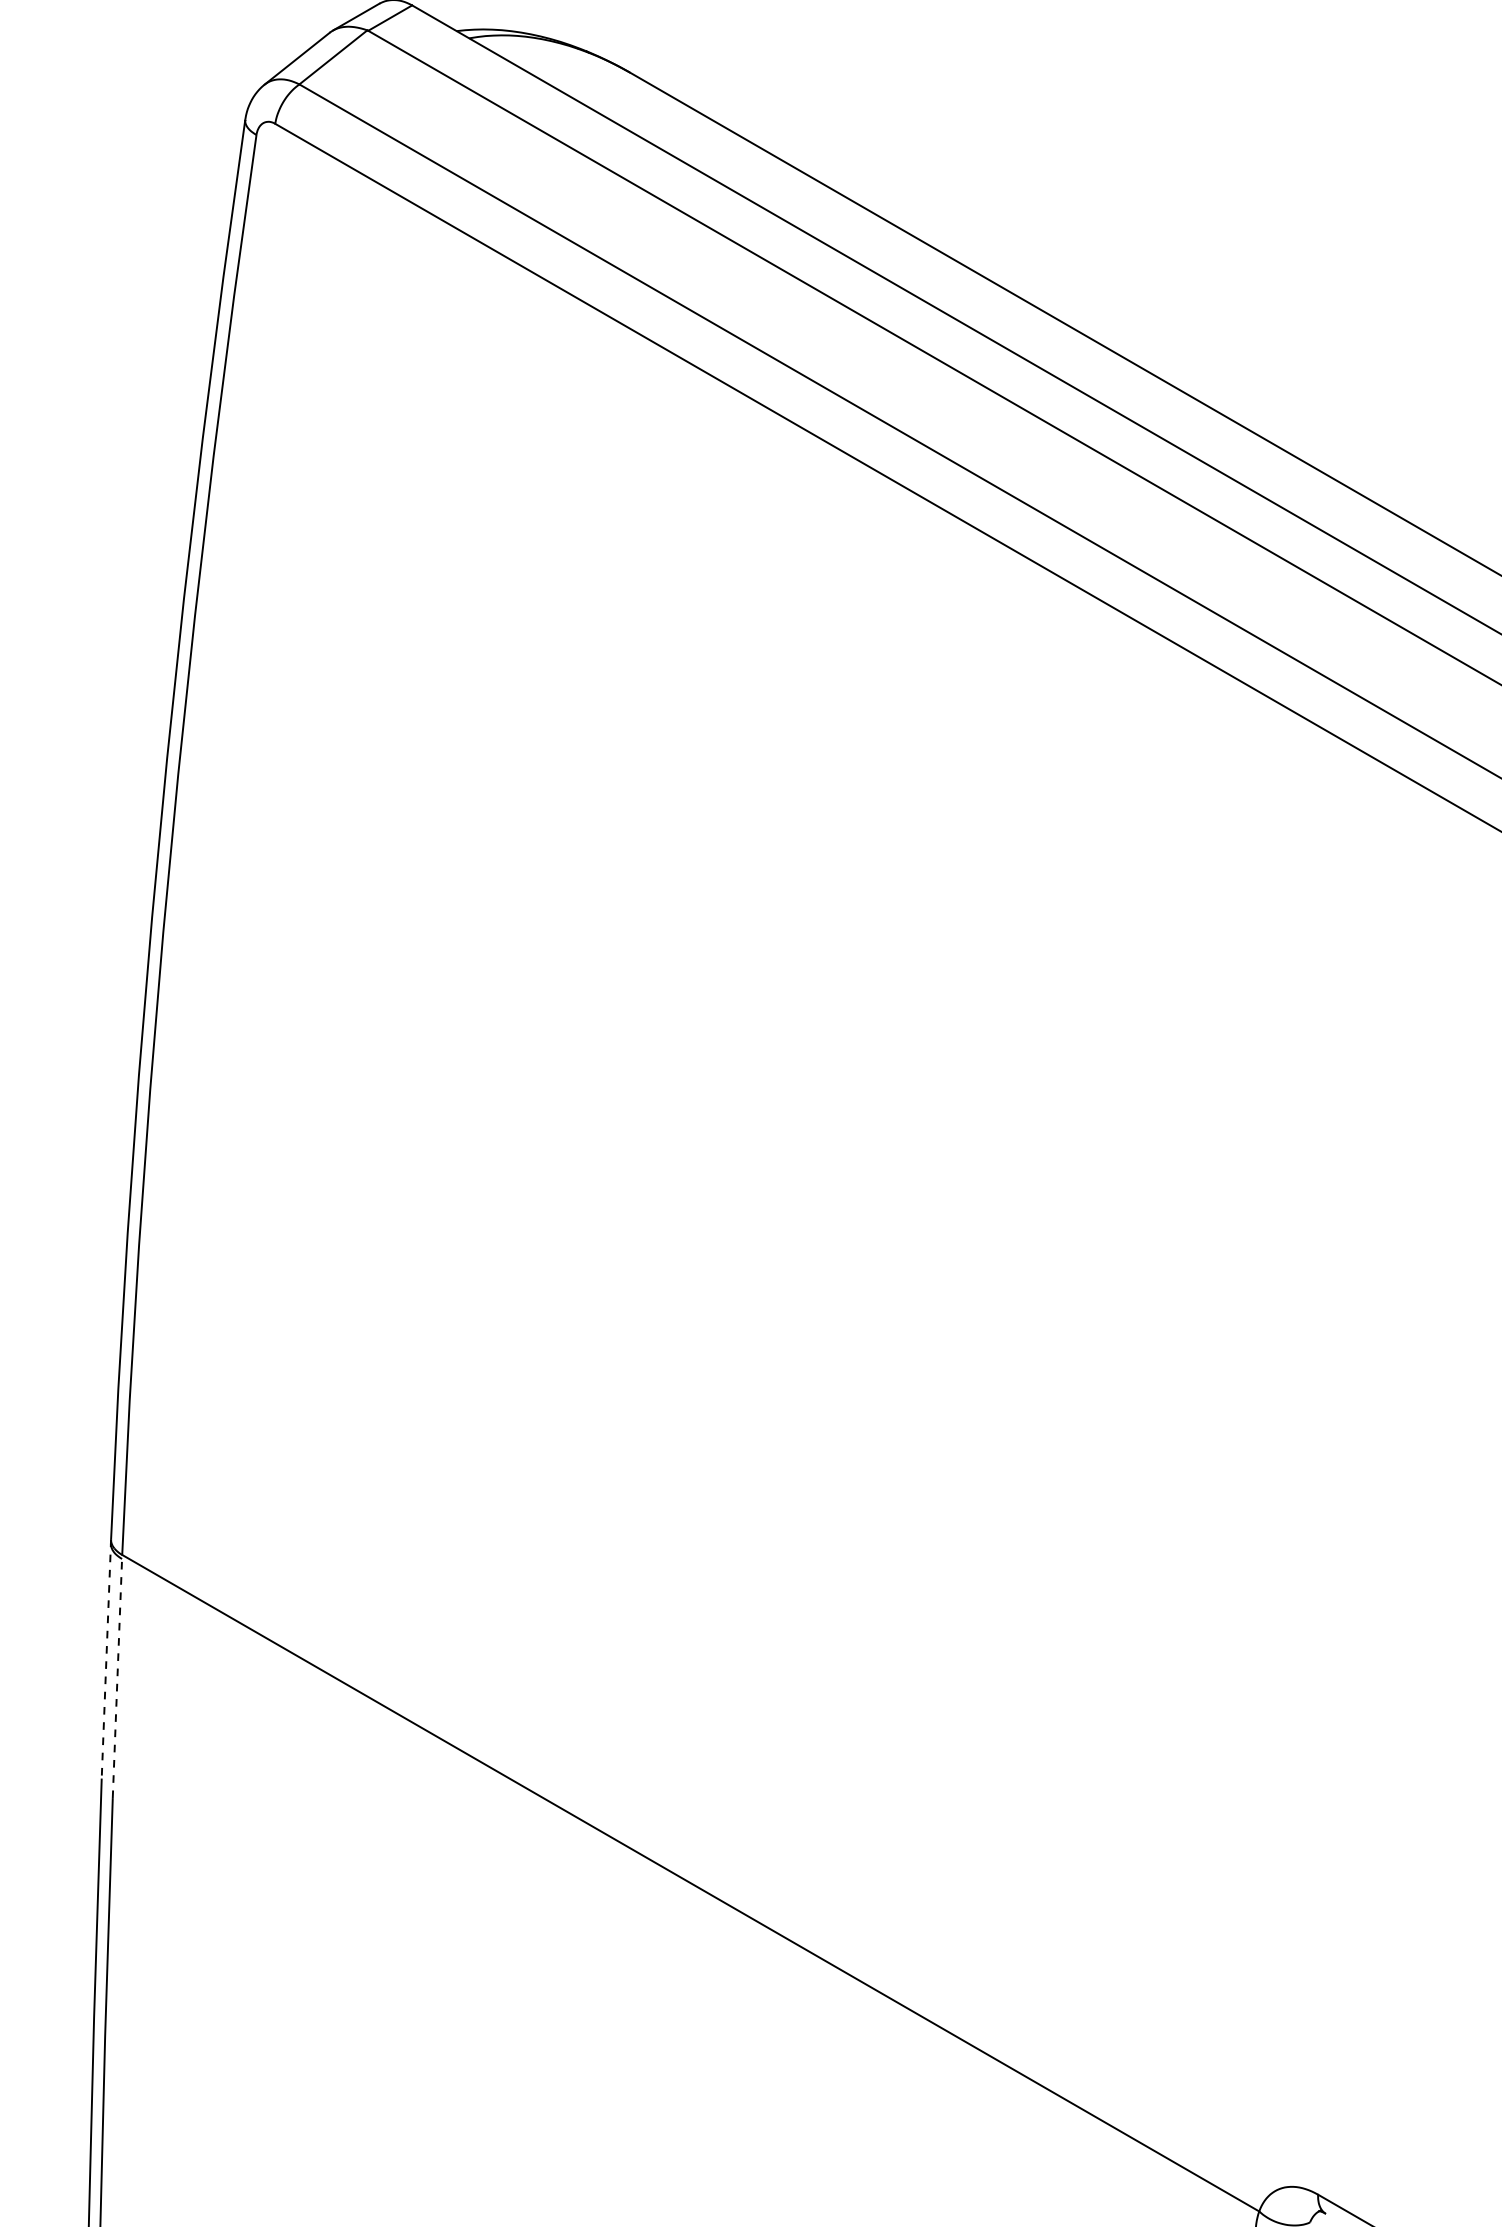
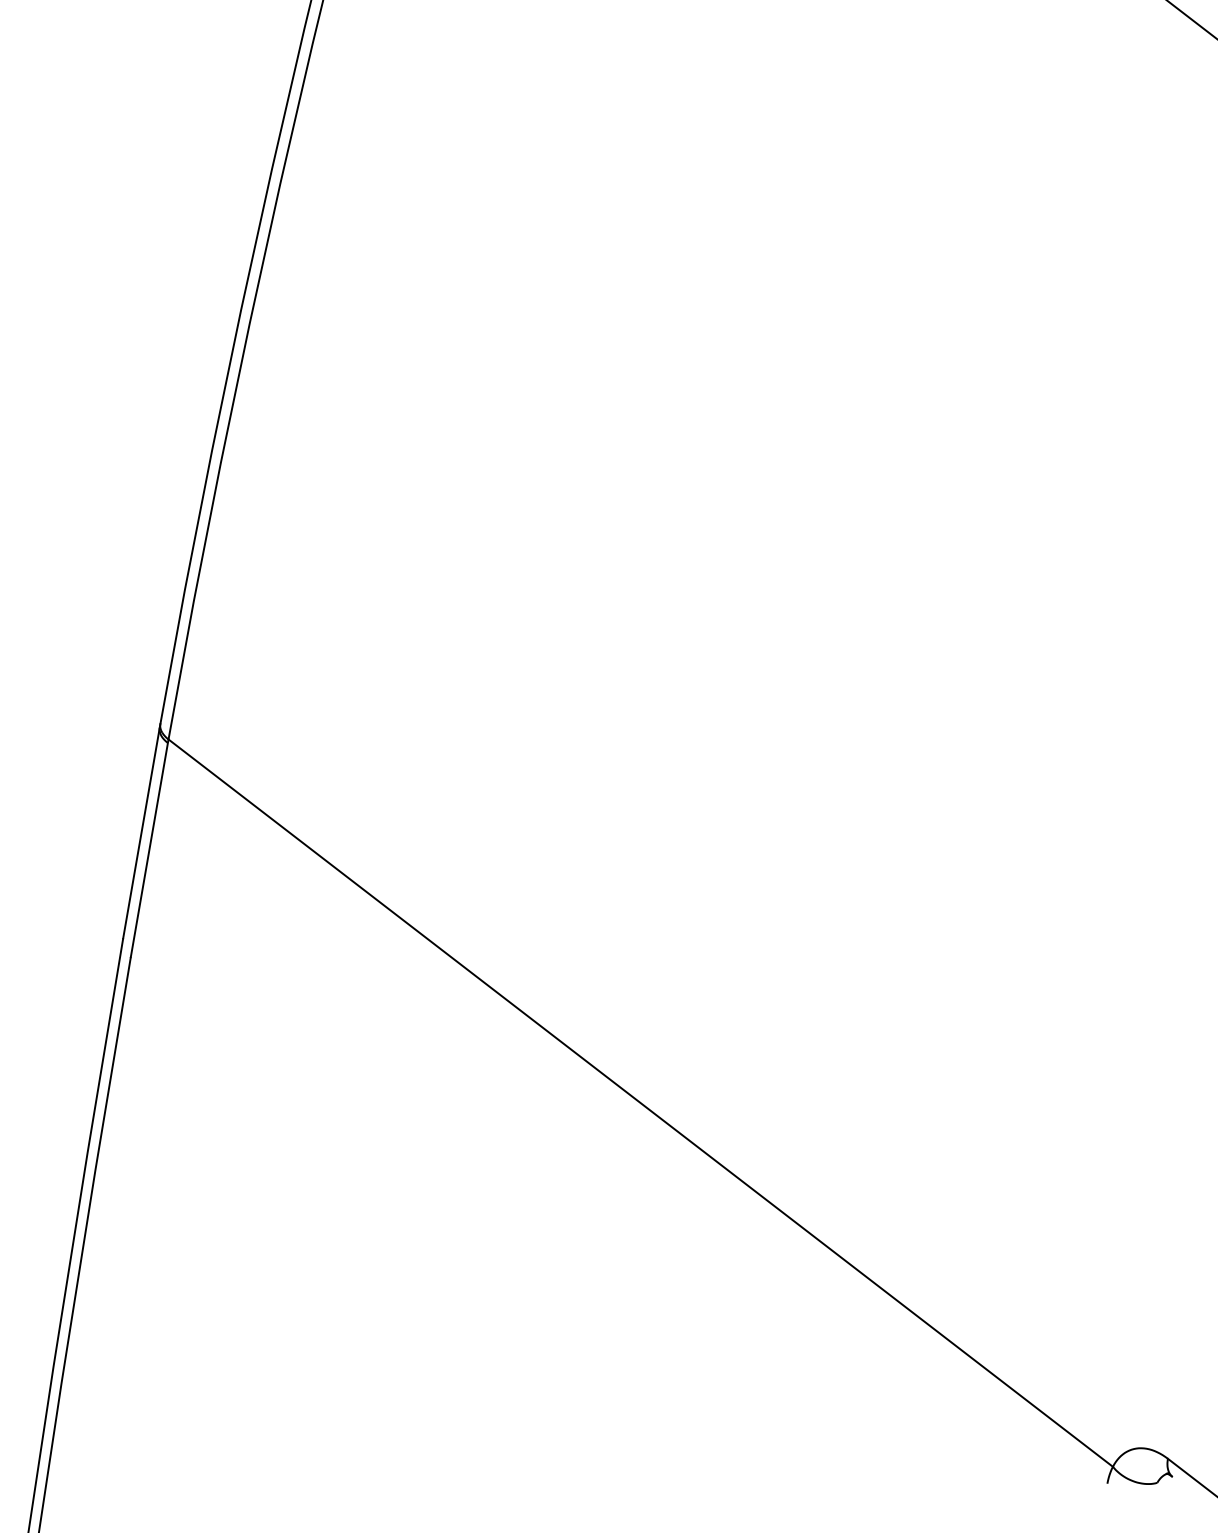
line: (106, 1658) -> (141, 830), dashed -> solid
line: (117, 1676) -> (149, 848), dashed -> solid

